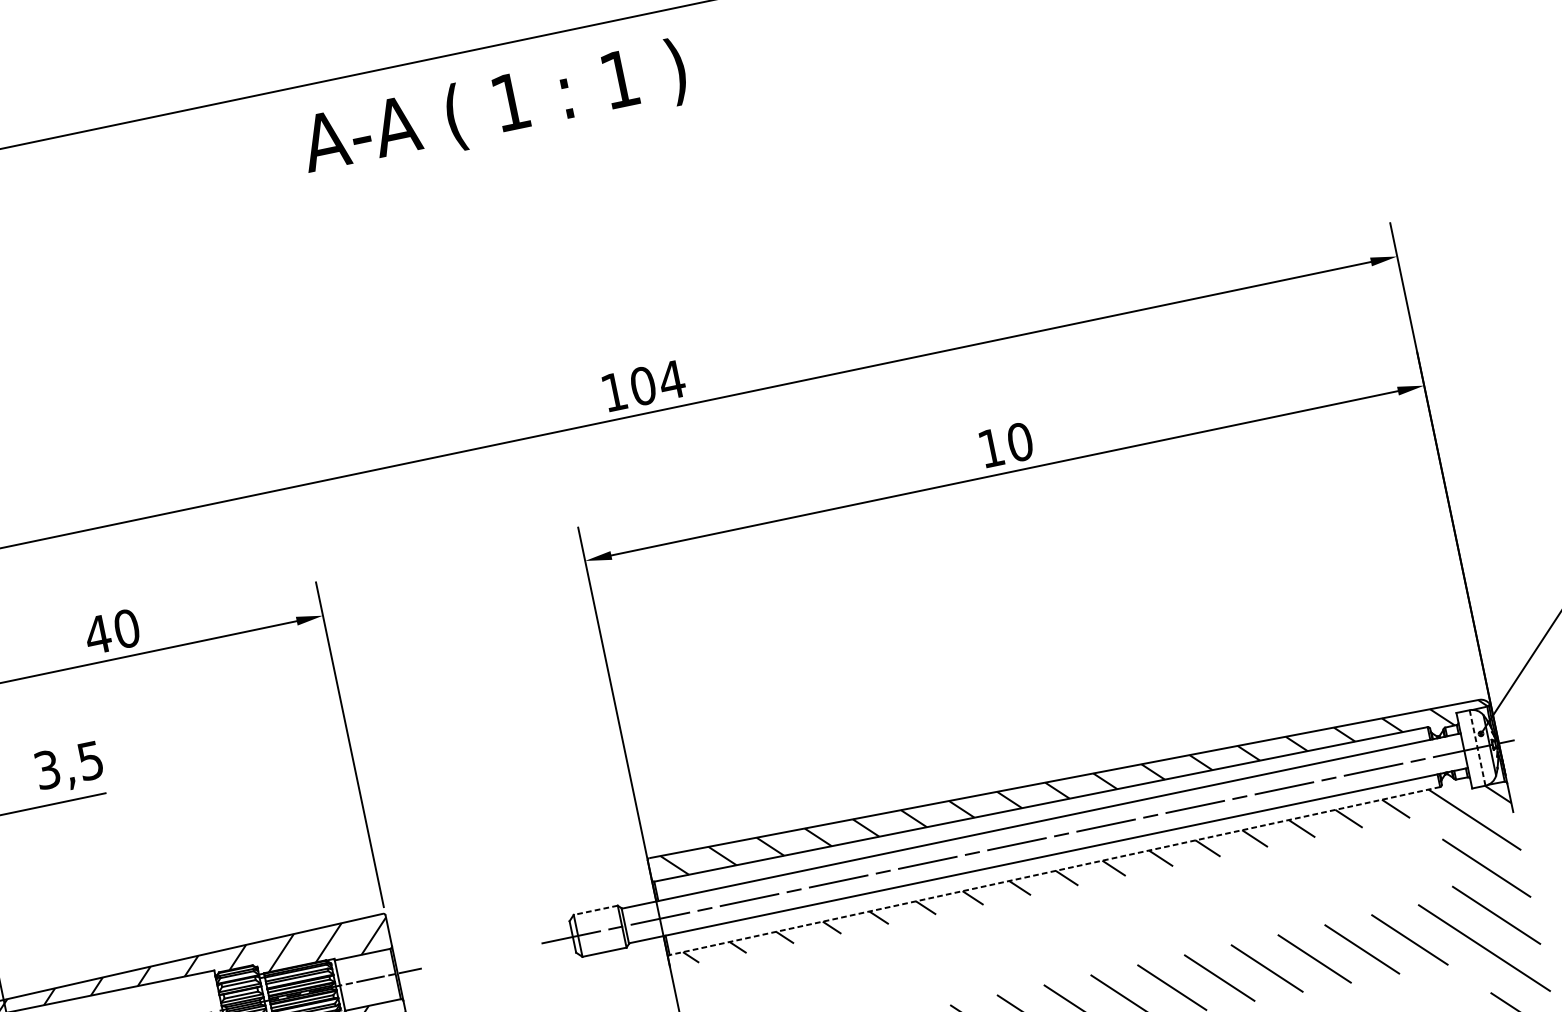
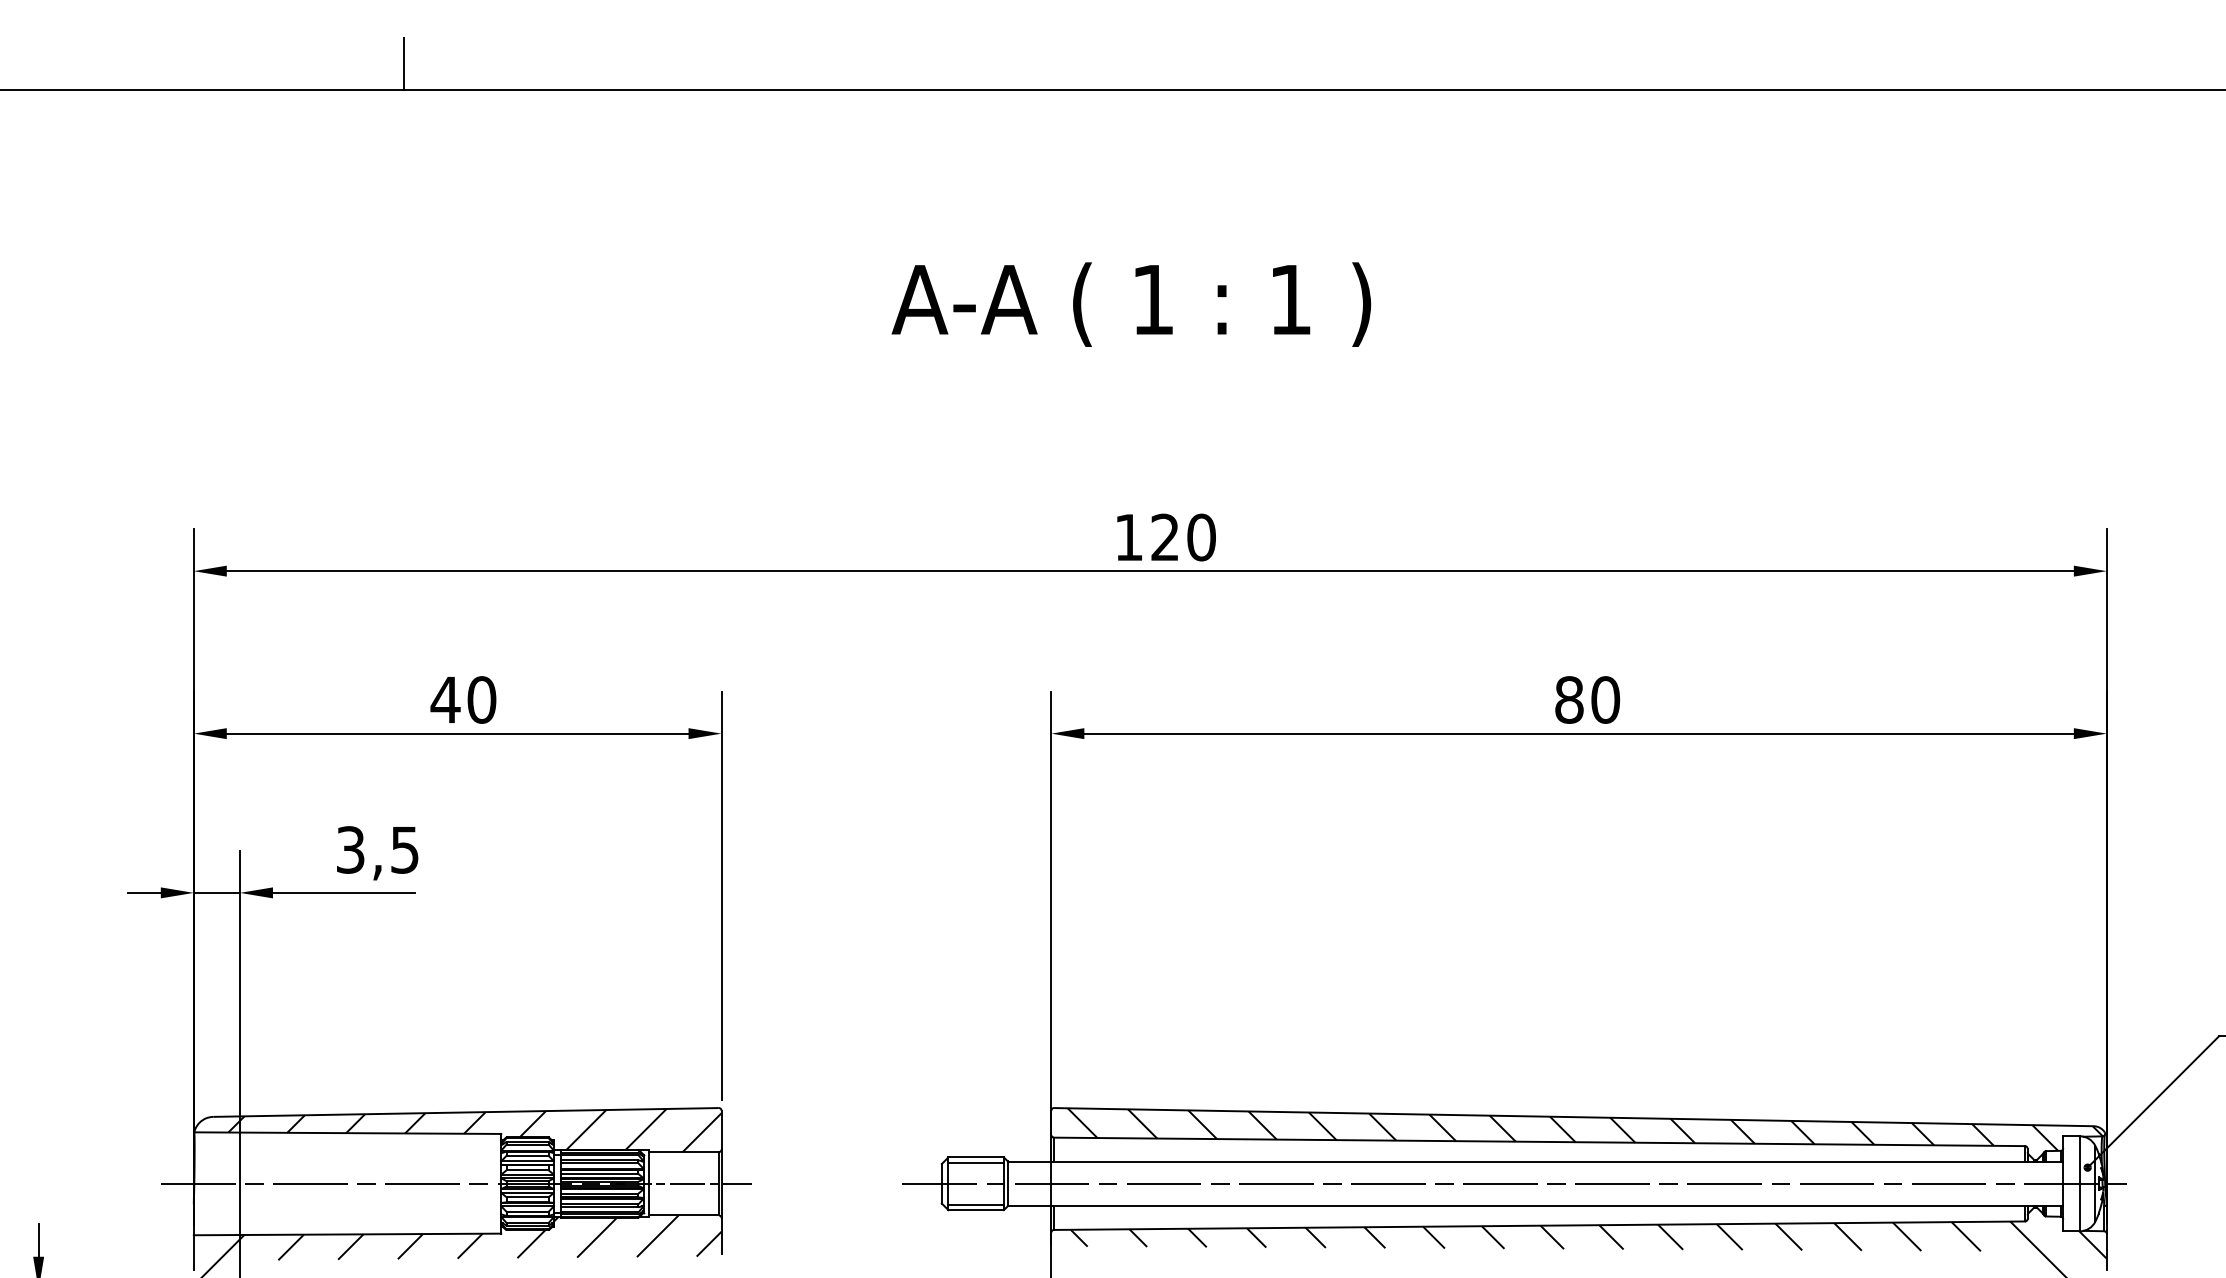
text: (494, 109) -> (1131, 304), moved
text: (657, 383) -> (1183, 537), 104 -> 120
text: (991, 447) -> (1569, 699), 10 -> 80
line: (1477, 747) -> (2079, 1183), dashed -> solid
line: (1054, 870) -> (1539, 1225), dashed -> solid
line: (596, 910) -> (976, 1157), dashed -> solid
line: (596, 914) -> (975, 1162), added
line: (603, 947) -> (975, 1204), added

